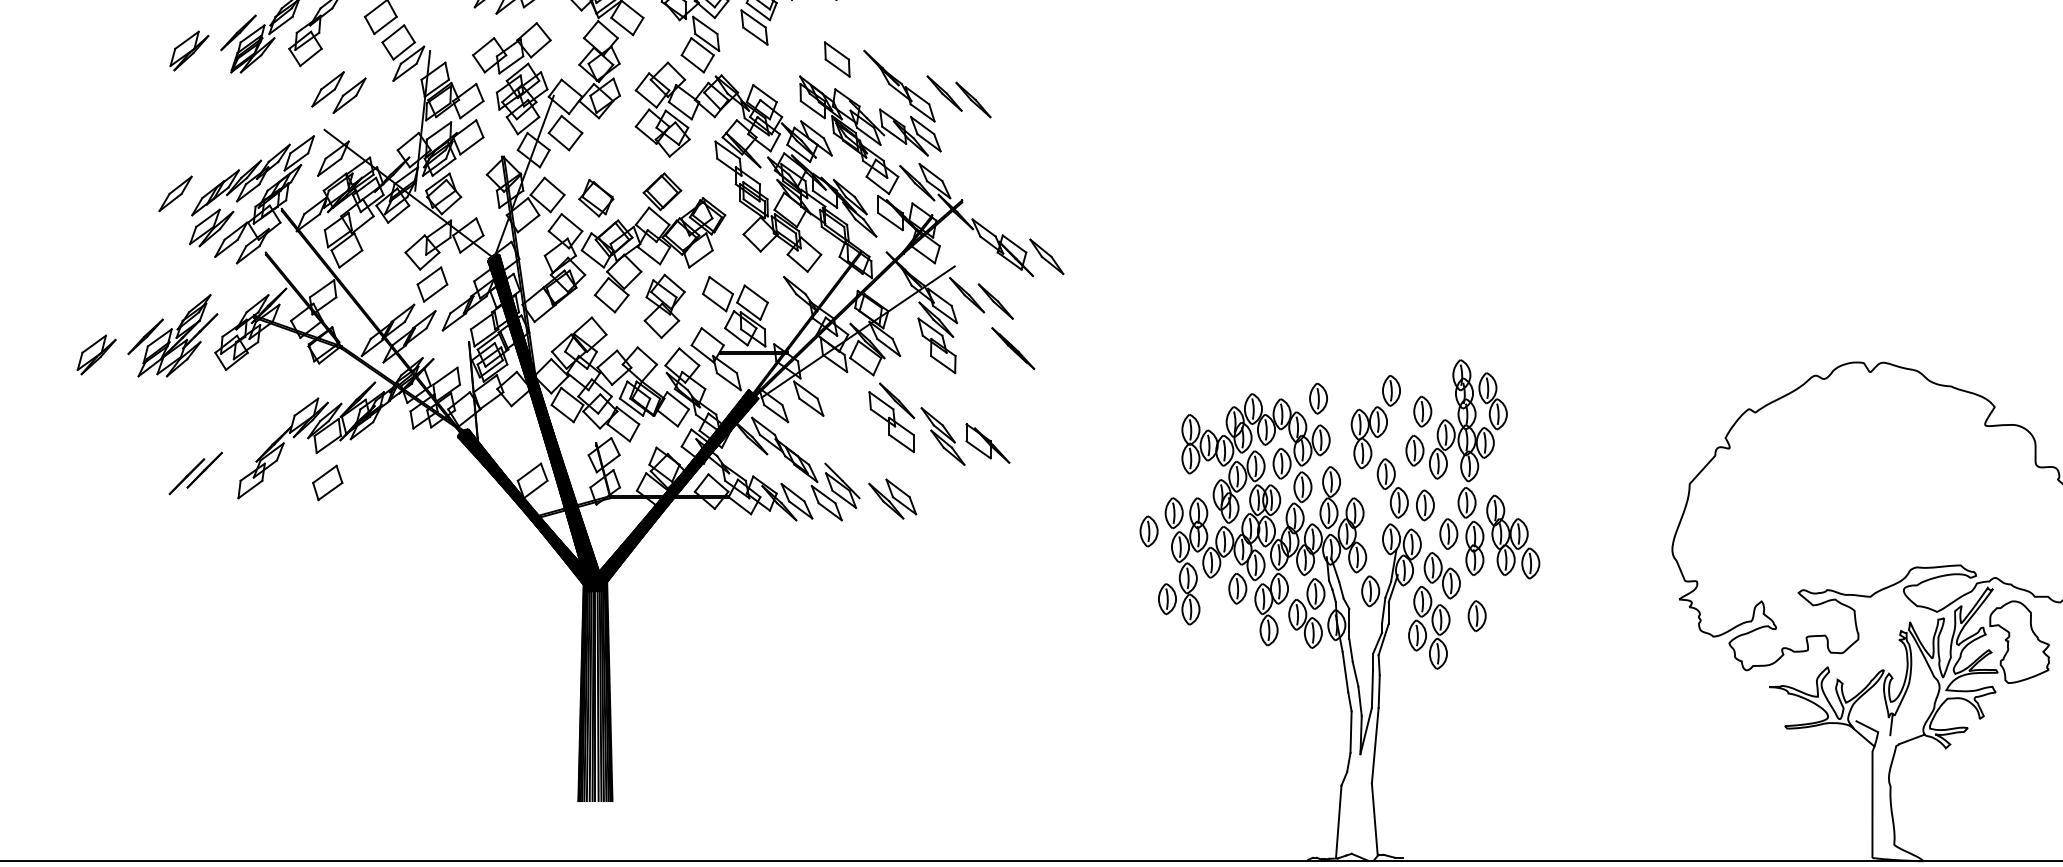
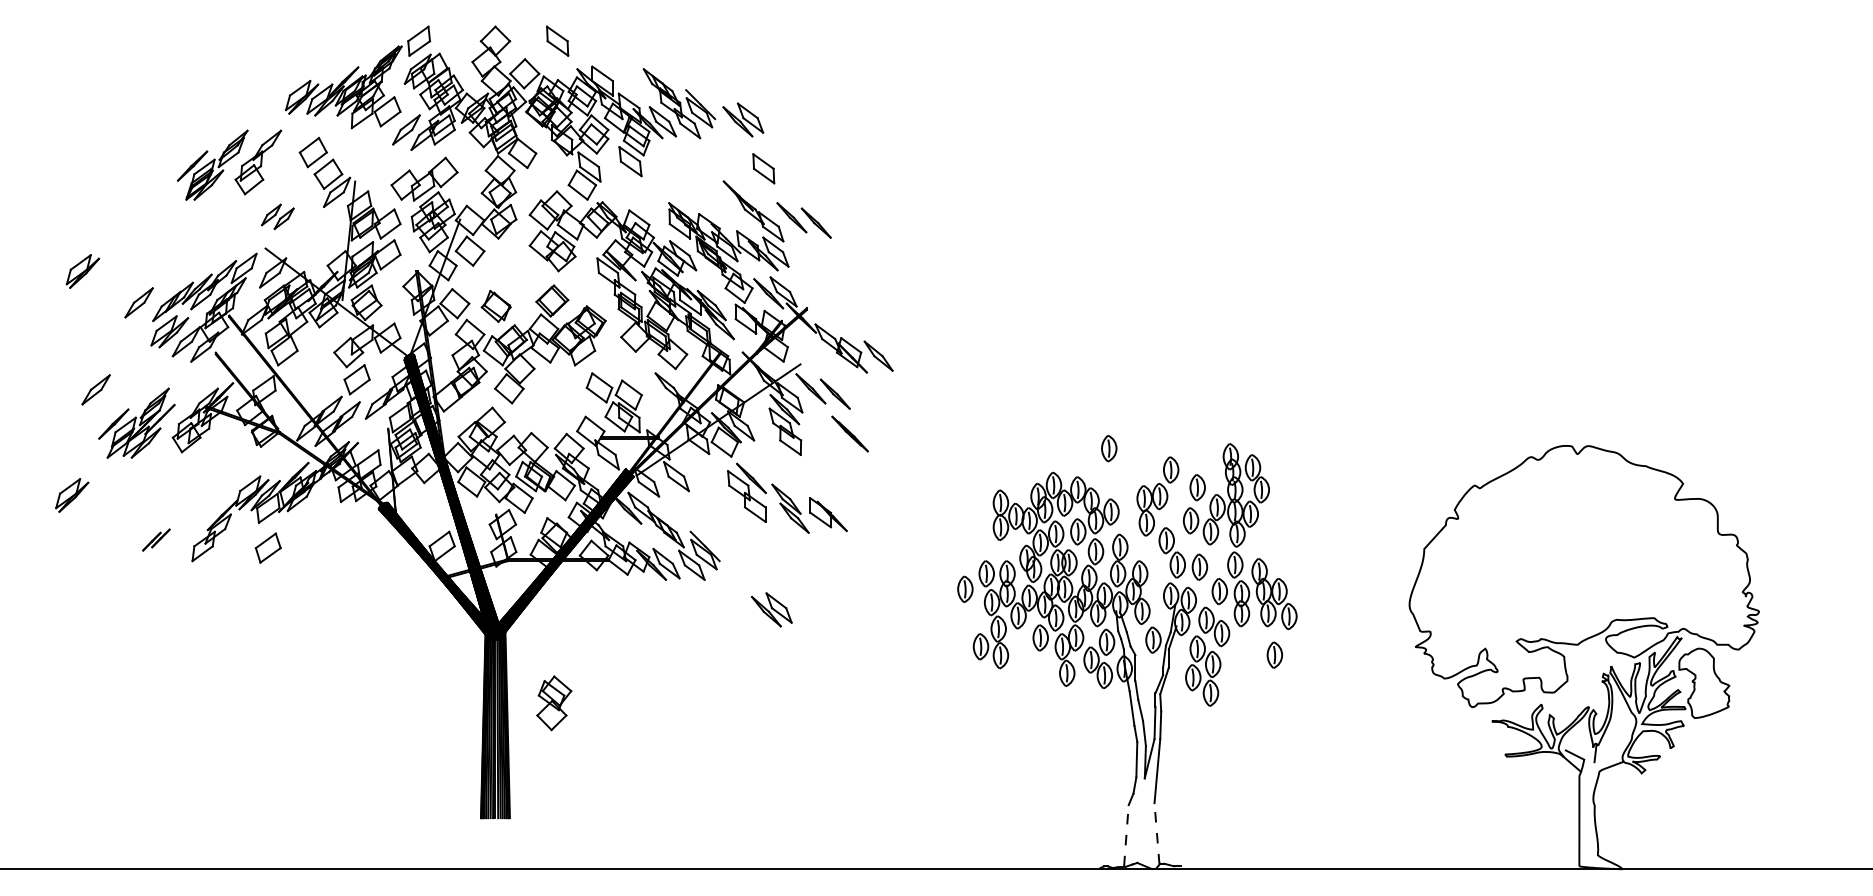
part: (188, 50) -> (82, 271), moved
part: (836, 59) -> (763, 168), moved
part: (338, 92) -> (277, 216), size x0.7
part: (124, 296) -> (95, 389), added
part: (664, 306) -> (554, 703), moved
part: (97, 354) -> (72, 495), moved
part: (1318, 398) -> (1109, 448), moved
part: (196, 472) -> (156, 539), size x0.6
part: (892, 498) -> (771, 609), moved
part: (1476, 615) -> (1274, 654), moved
line: (1374, 819) -> (1156, 833), solid -> dashed
line: (1338, 821) -> (1126, 835), solid -> dashed

